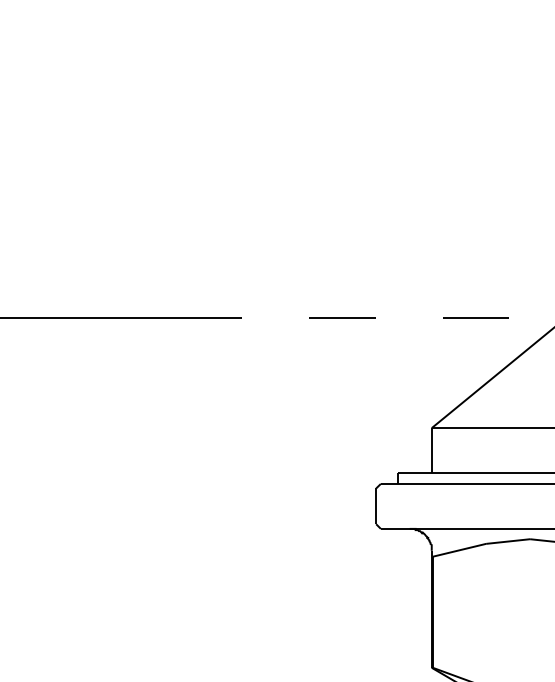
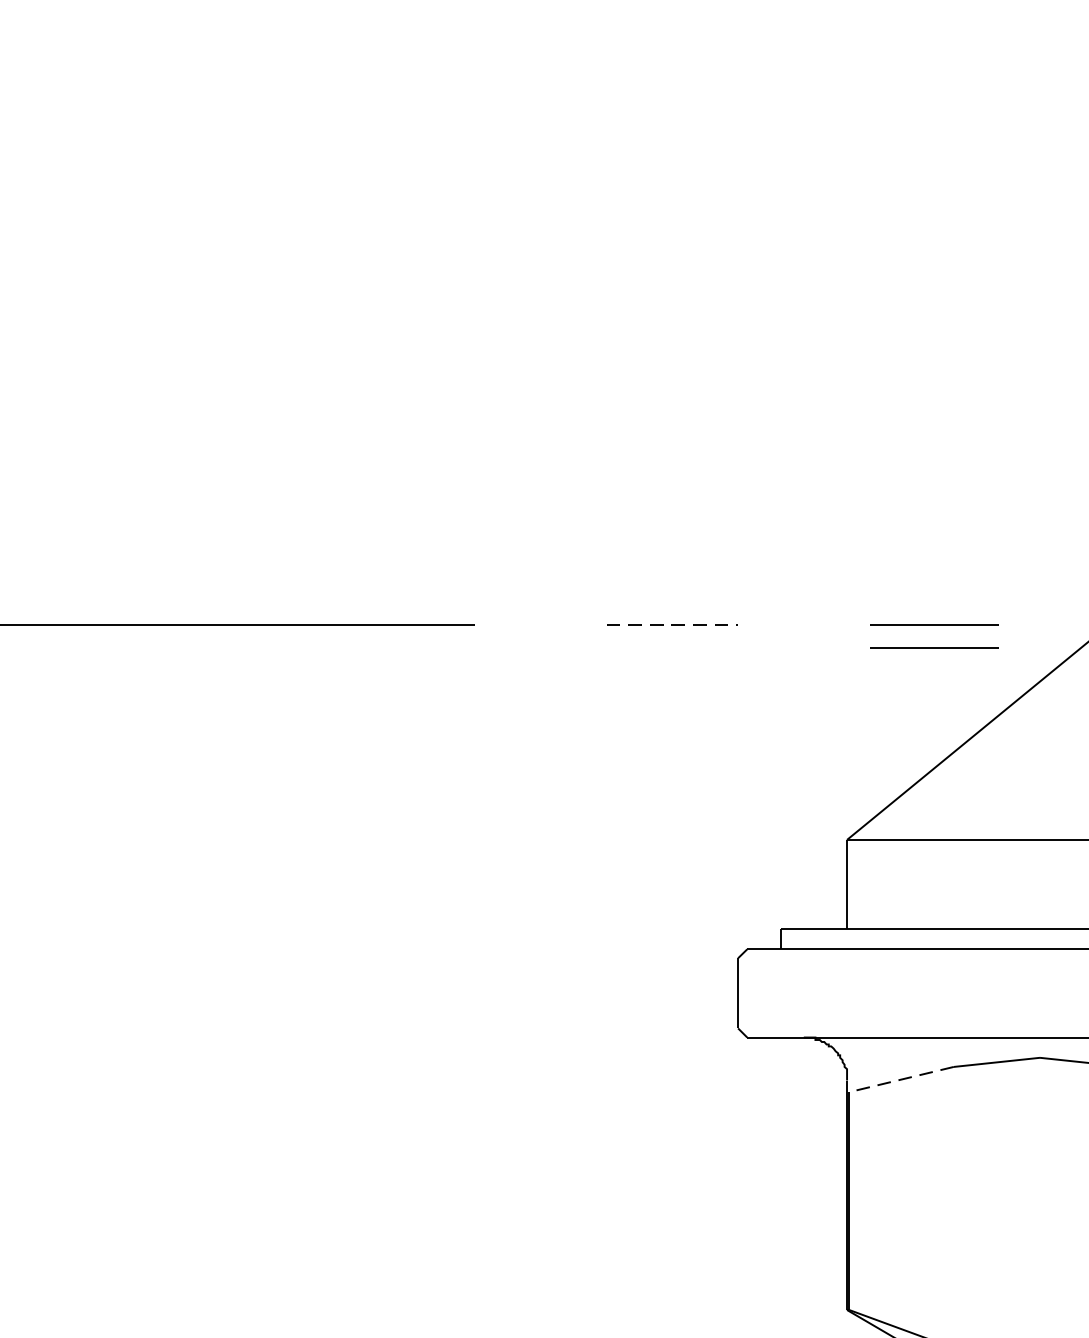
line: (342, 318) -> (671, 624), solid -> dashed
line: (475, 329) -> (932, 646), added
line: (459, 550) -> (901, 1079), solid -> dashed

